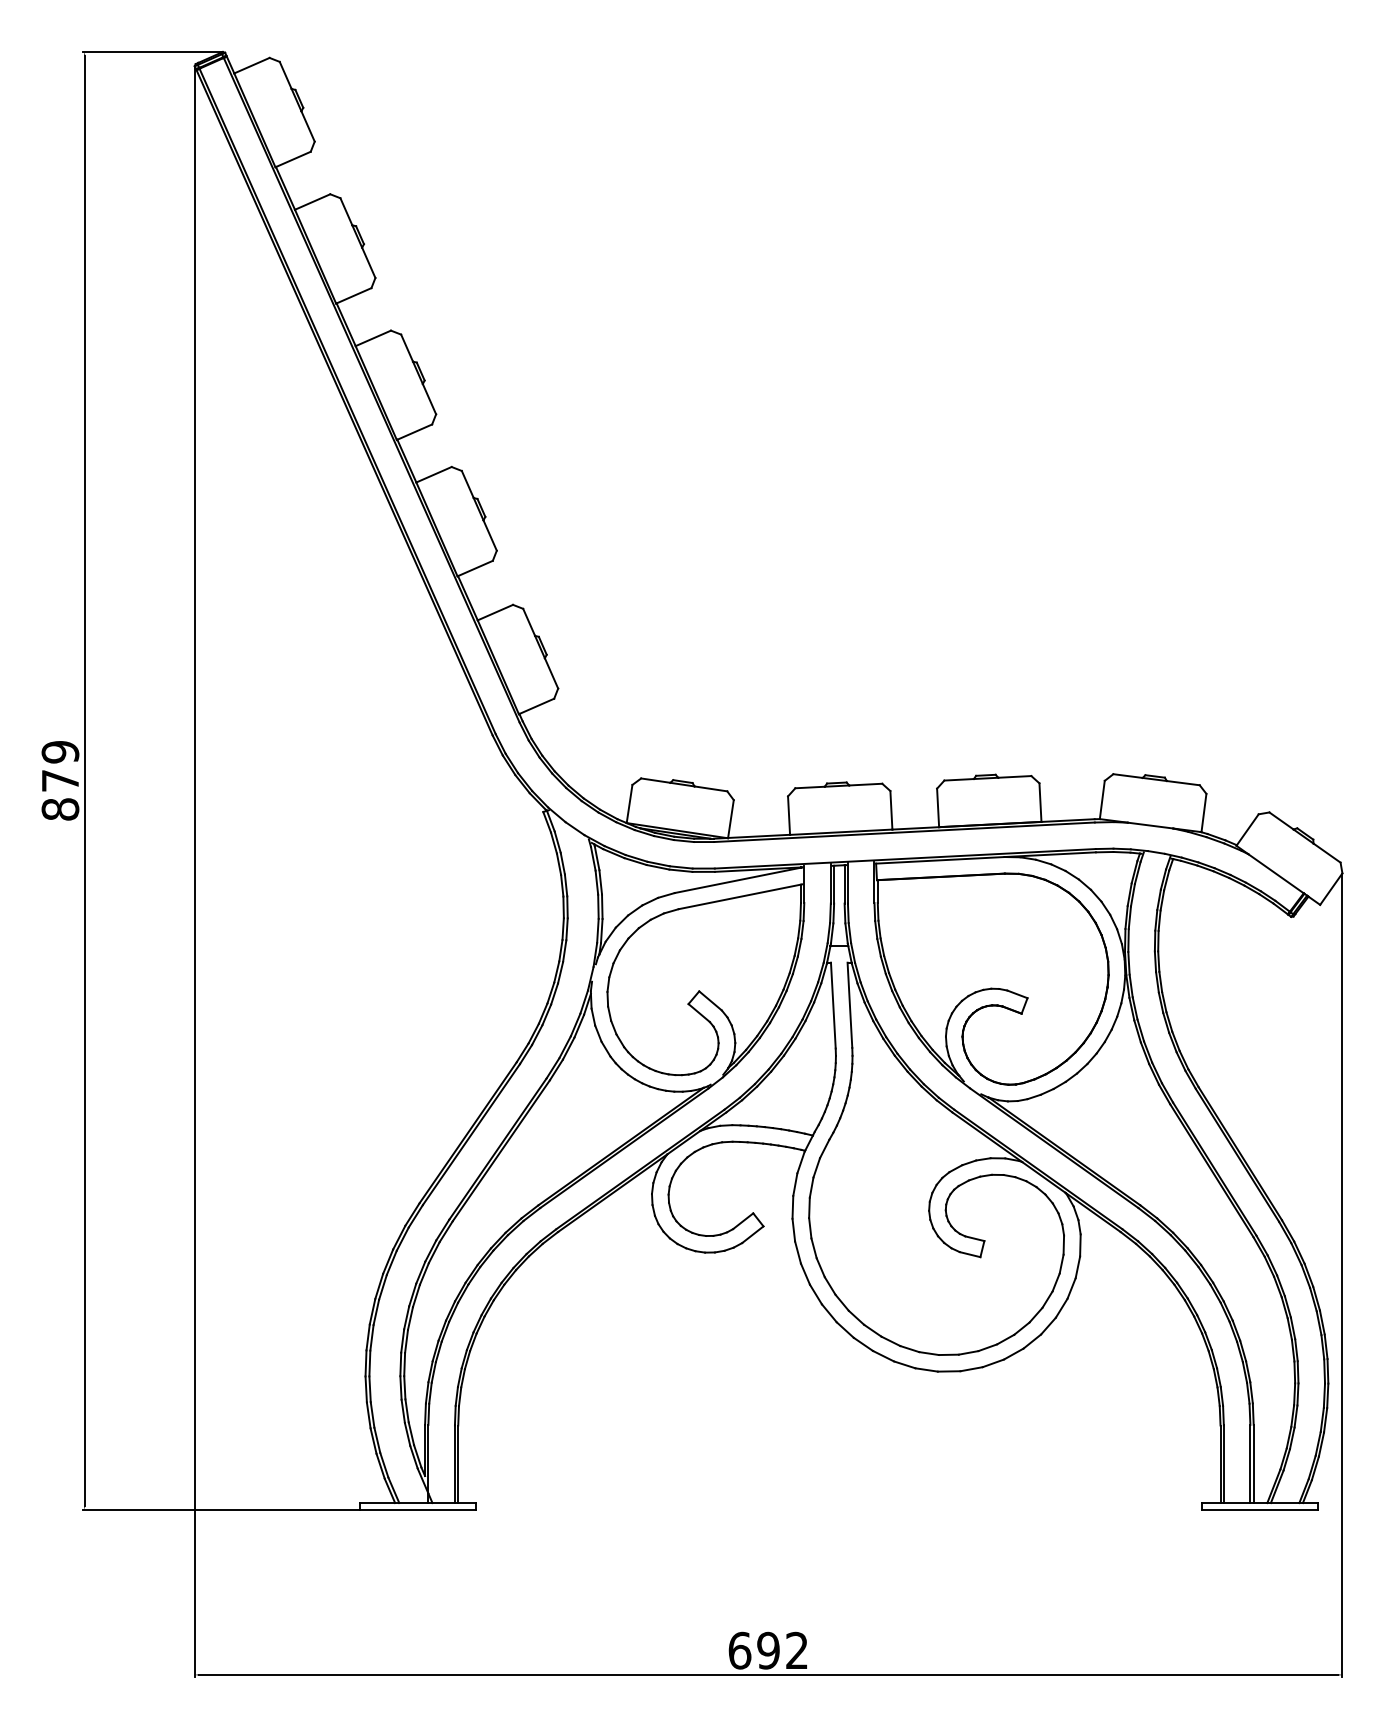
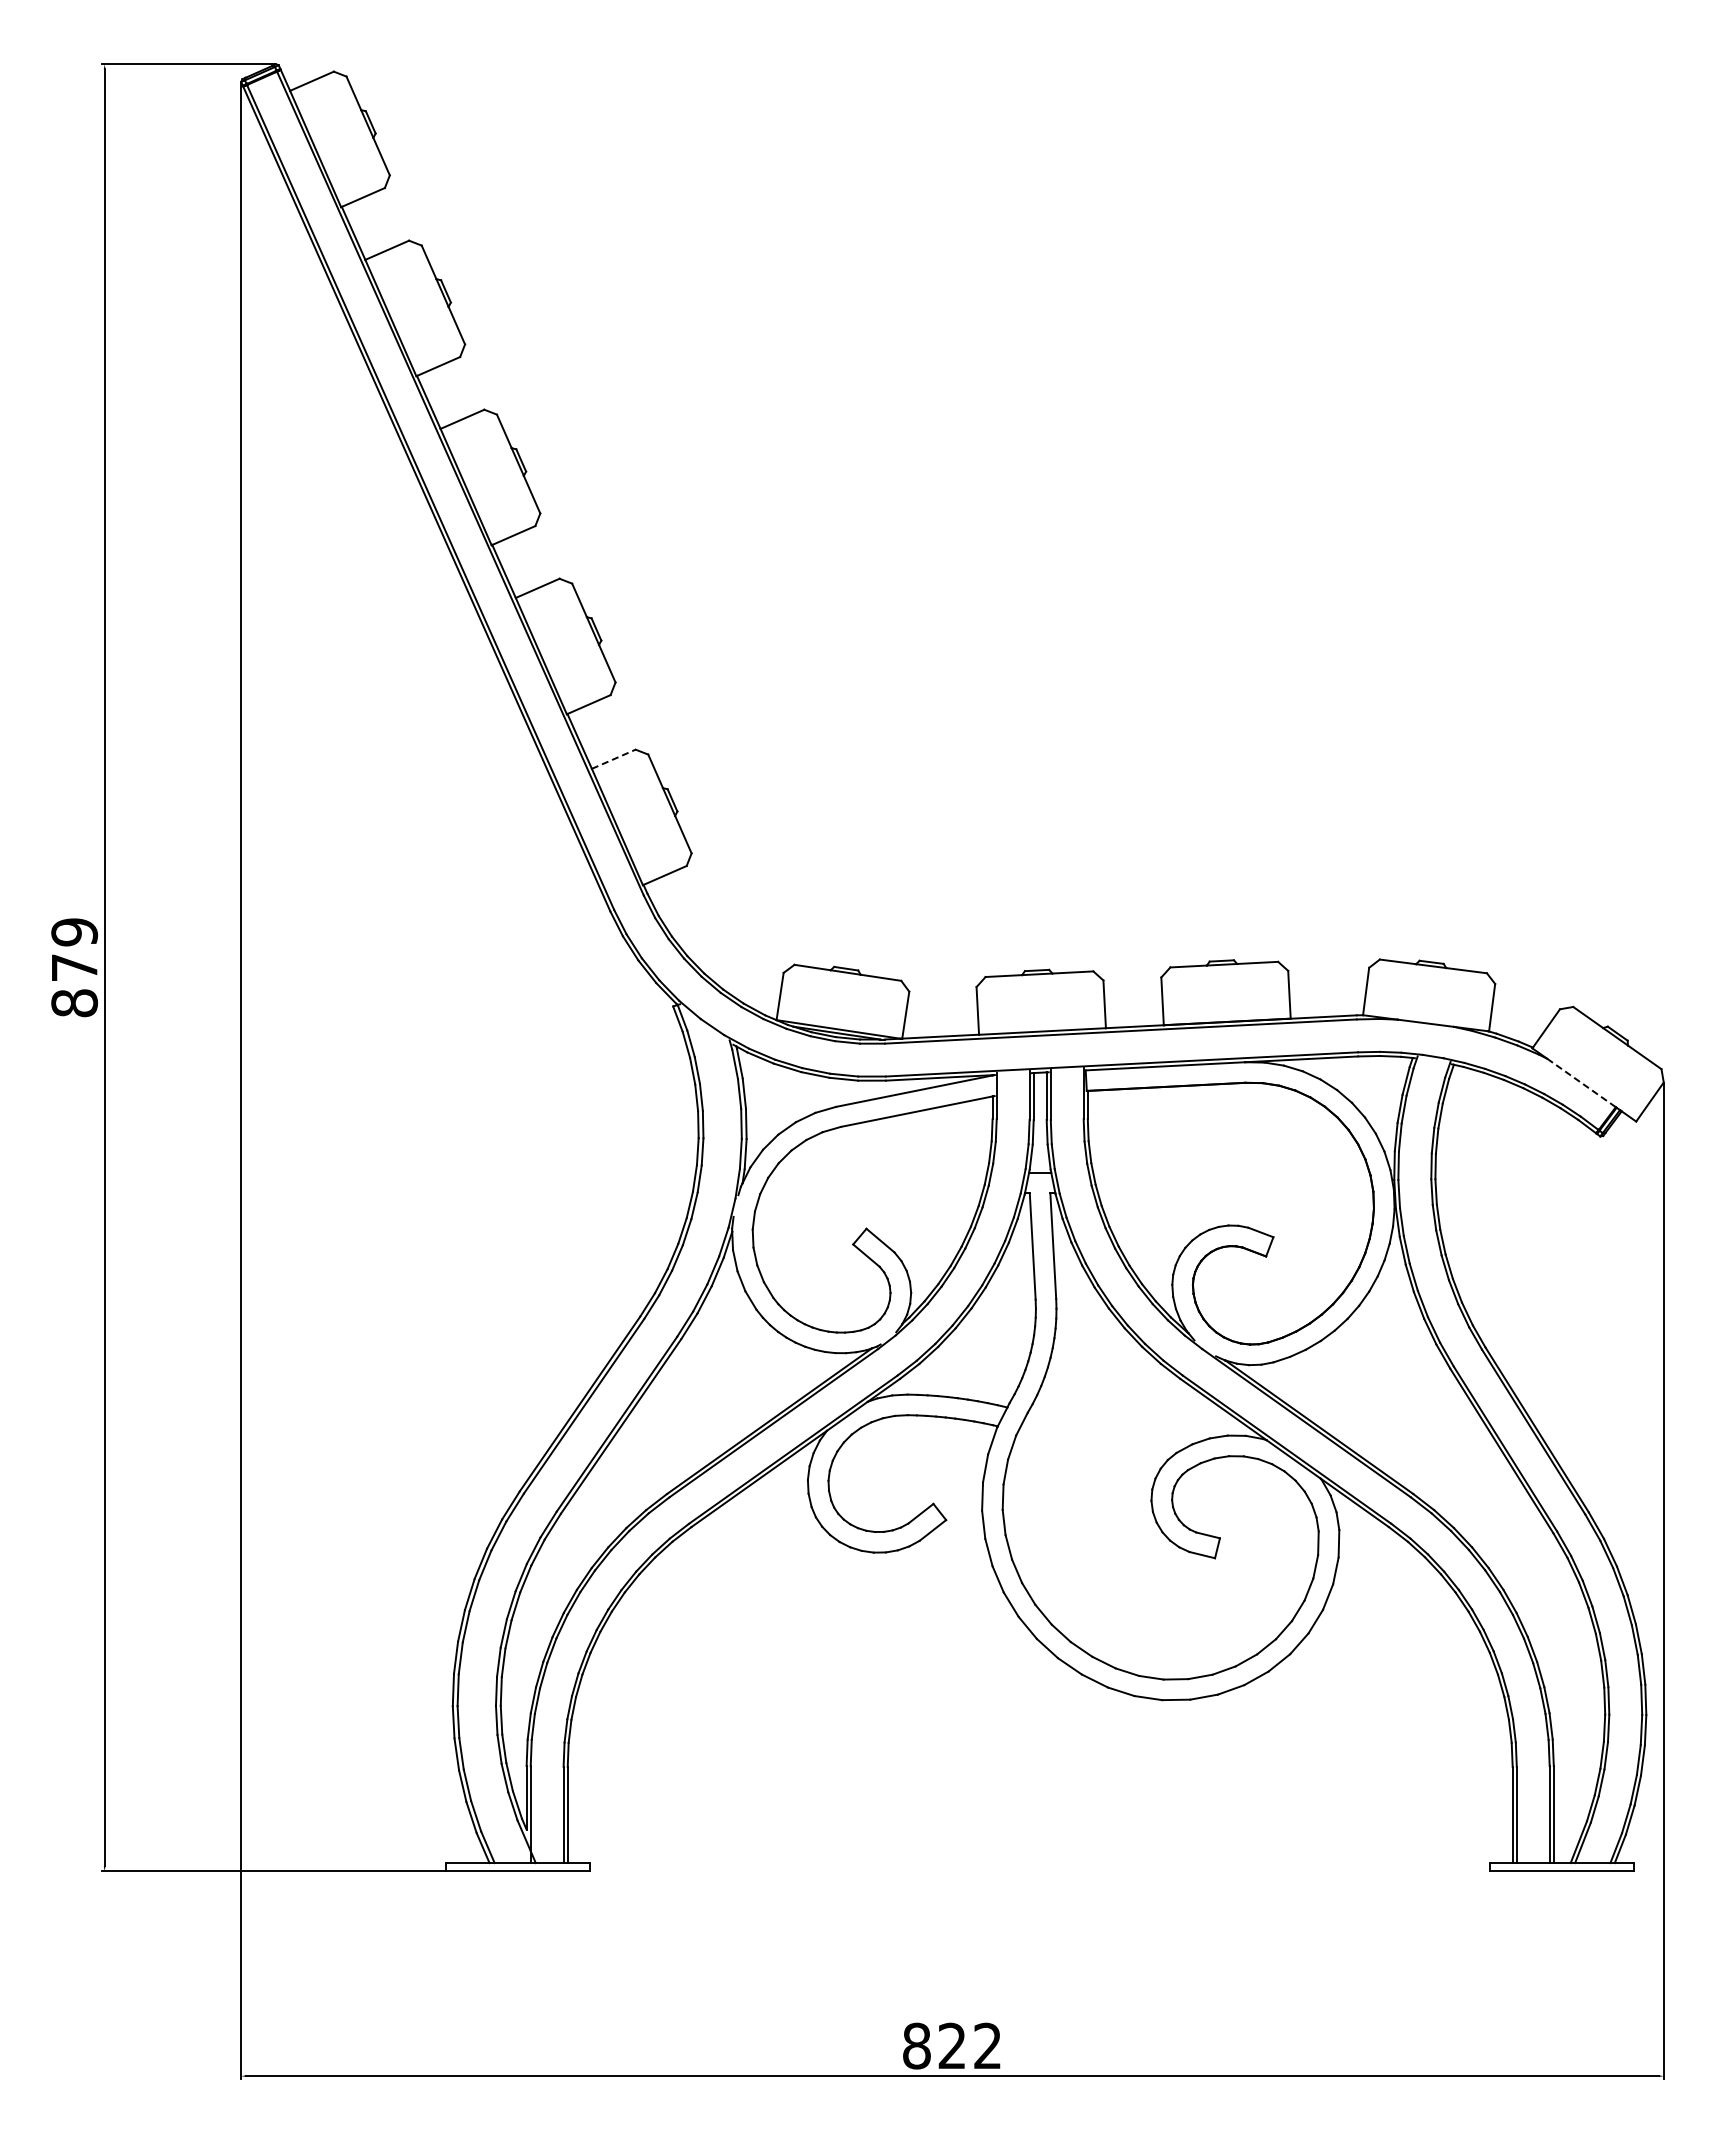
line: (495, 612) -> (613, 759), solid -> dashed
line: (1276, 873) -> (1581, 1082), solid -> dashed
text: (754, 1650) -> (934, 2045), 692 -> 822

